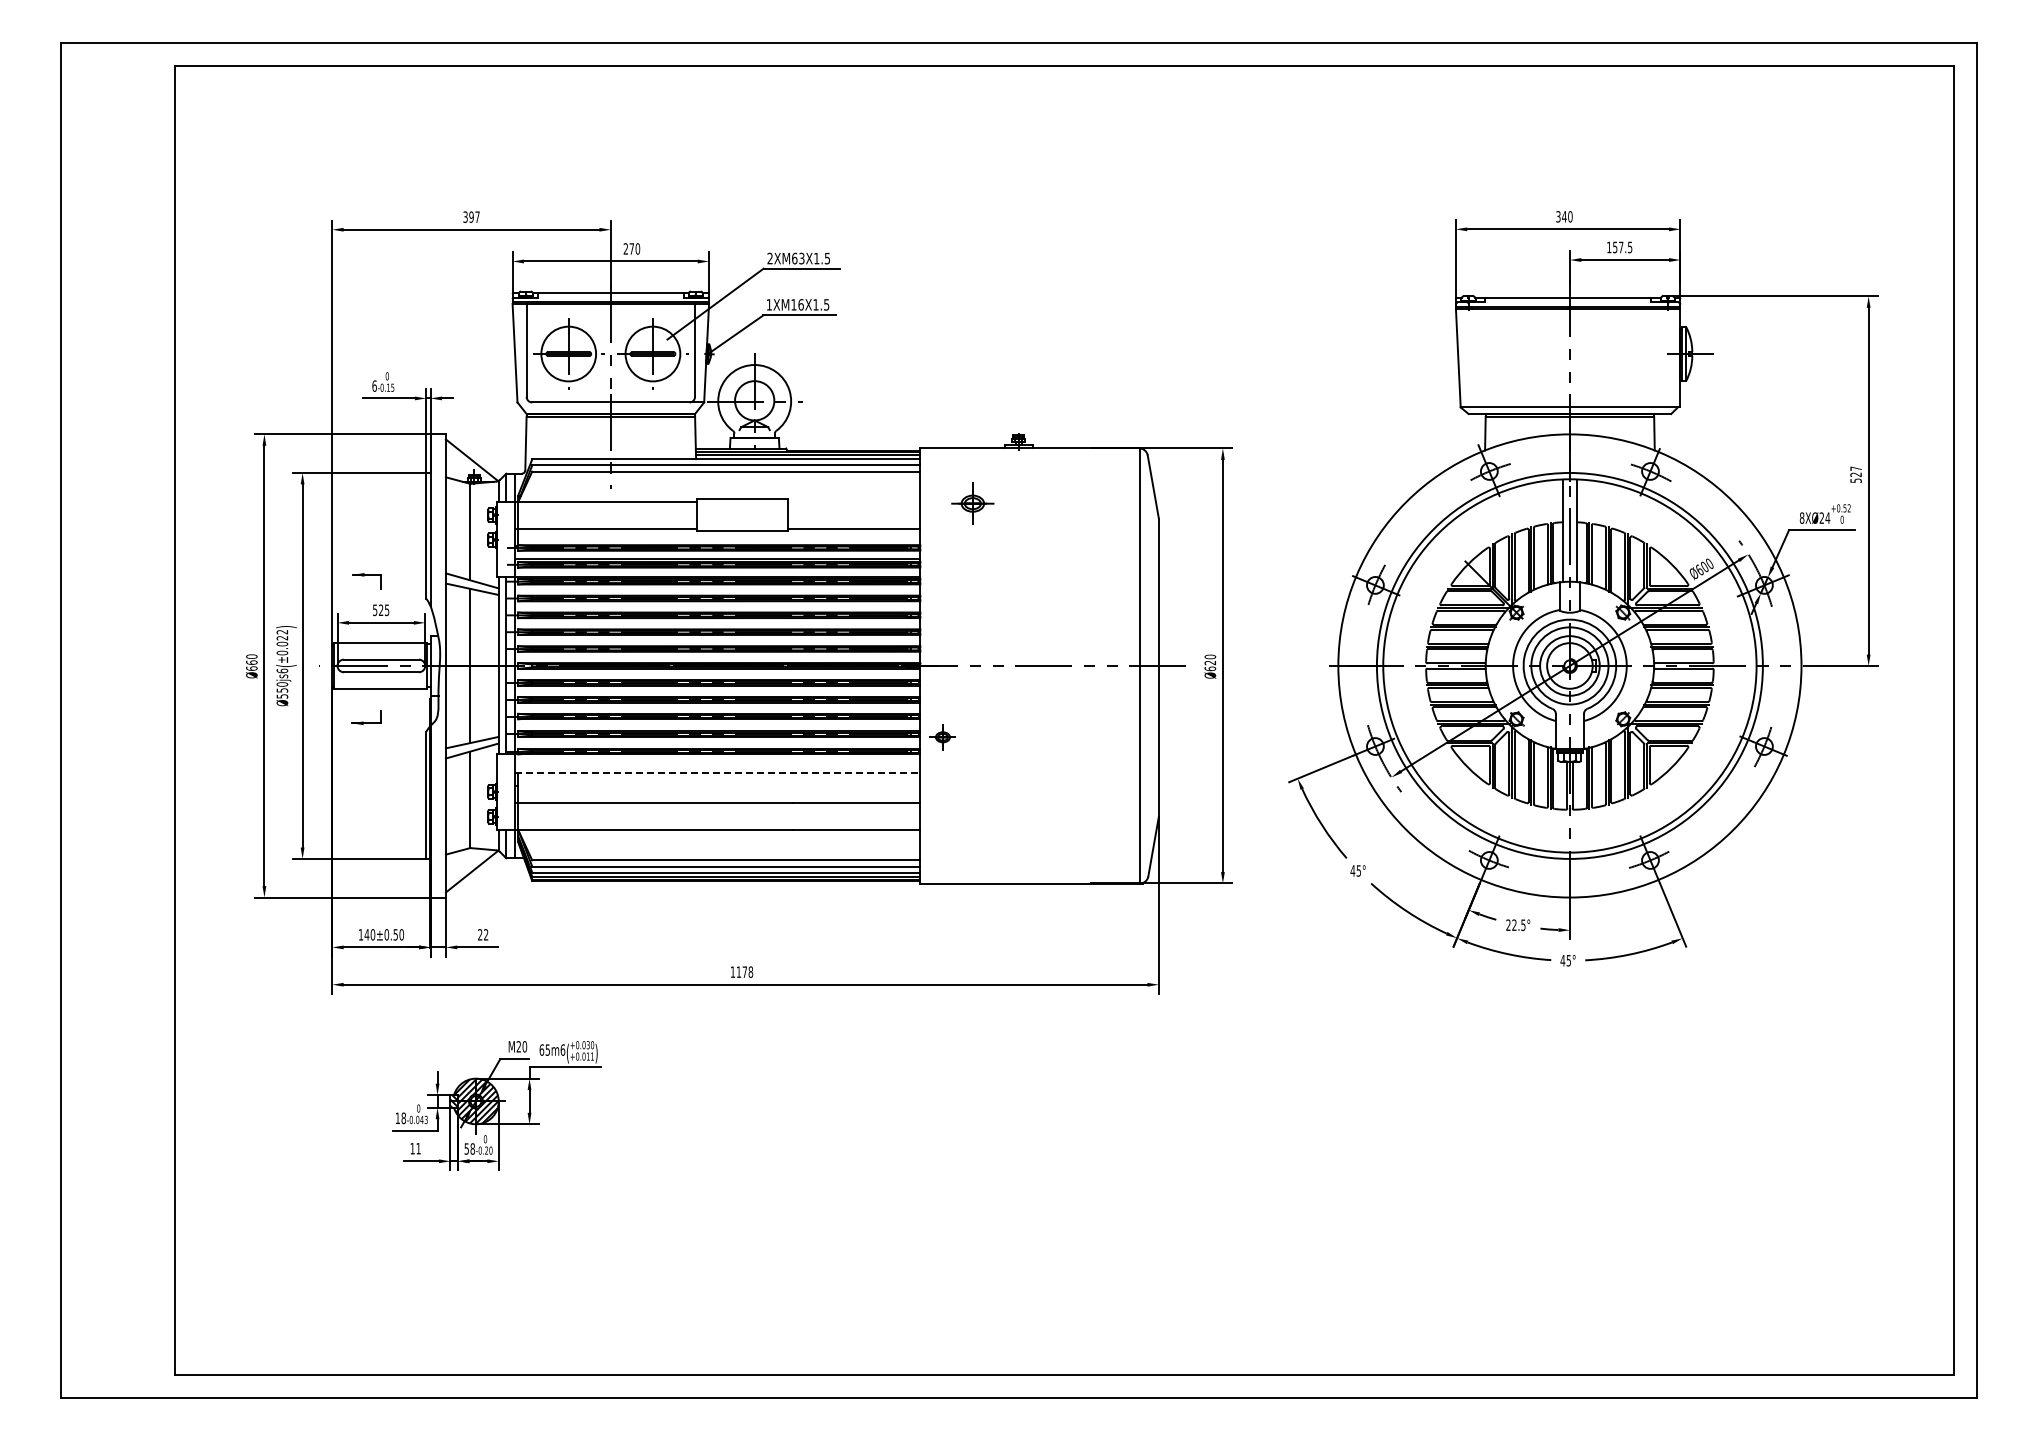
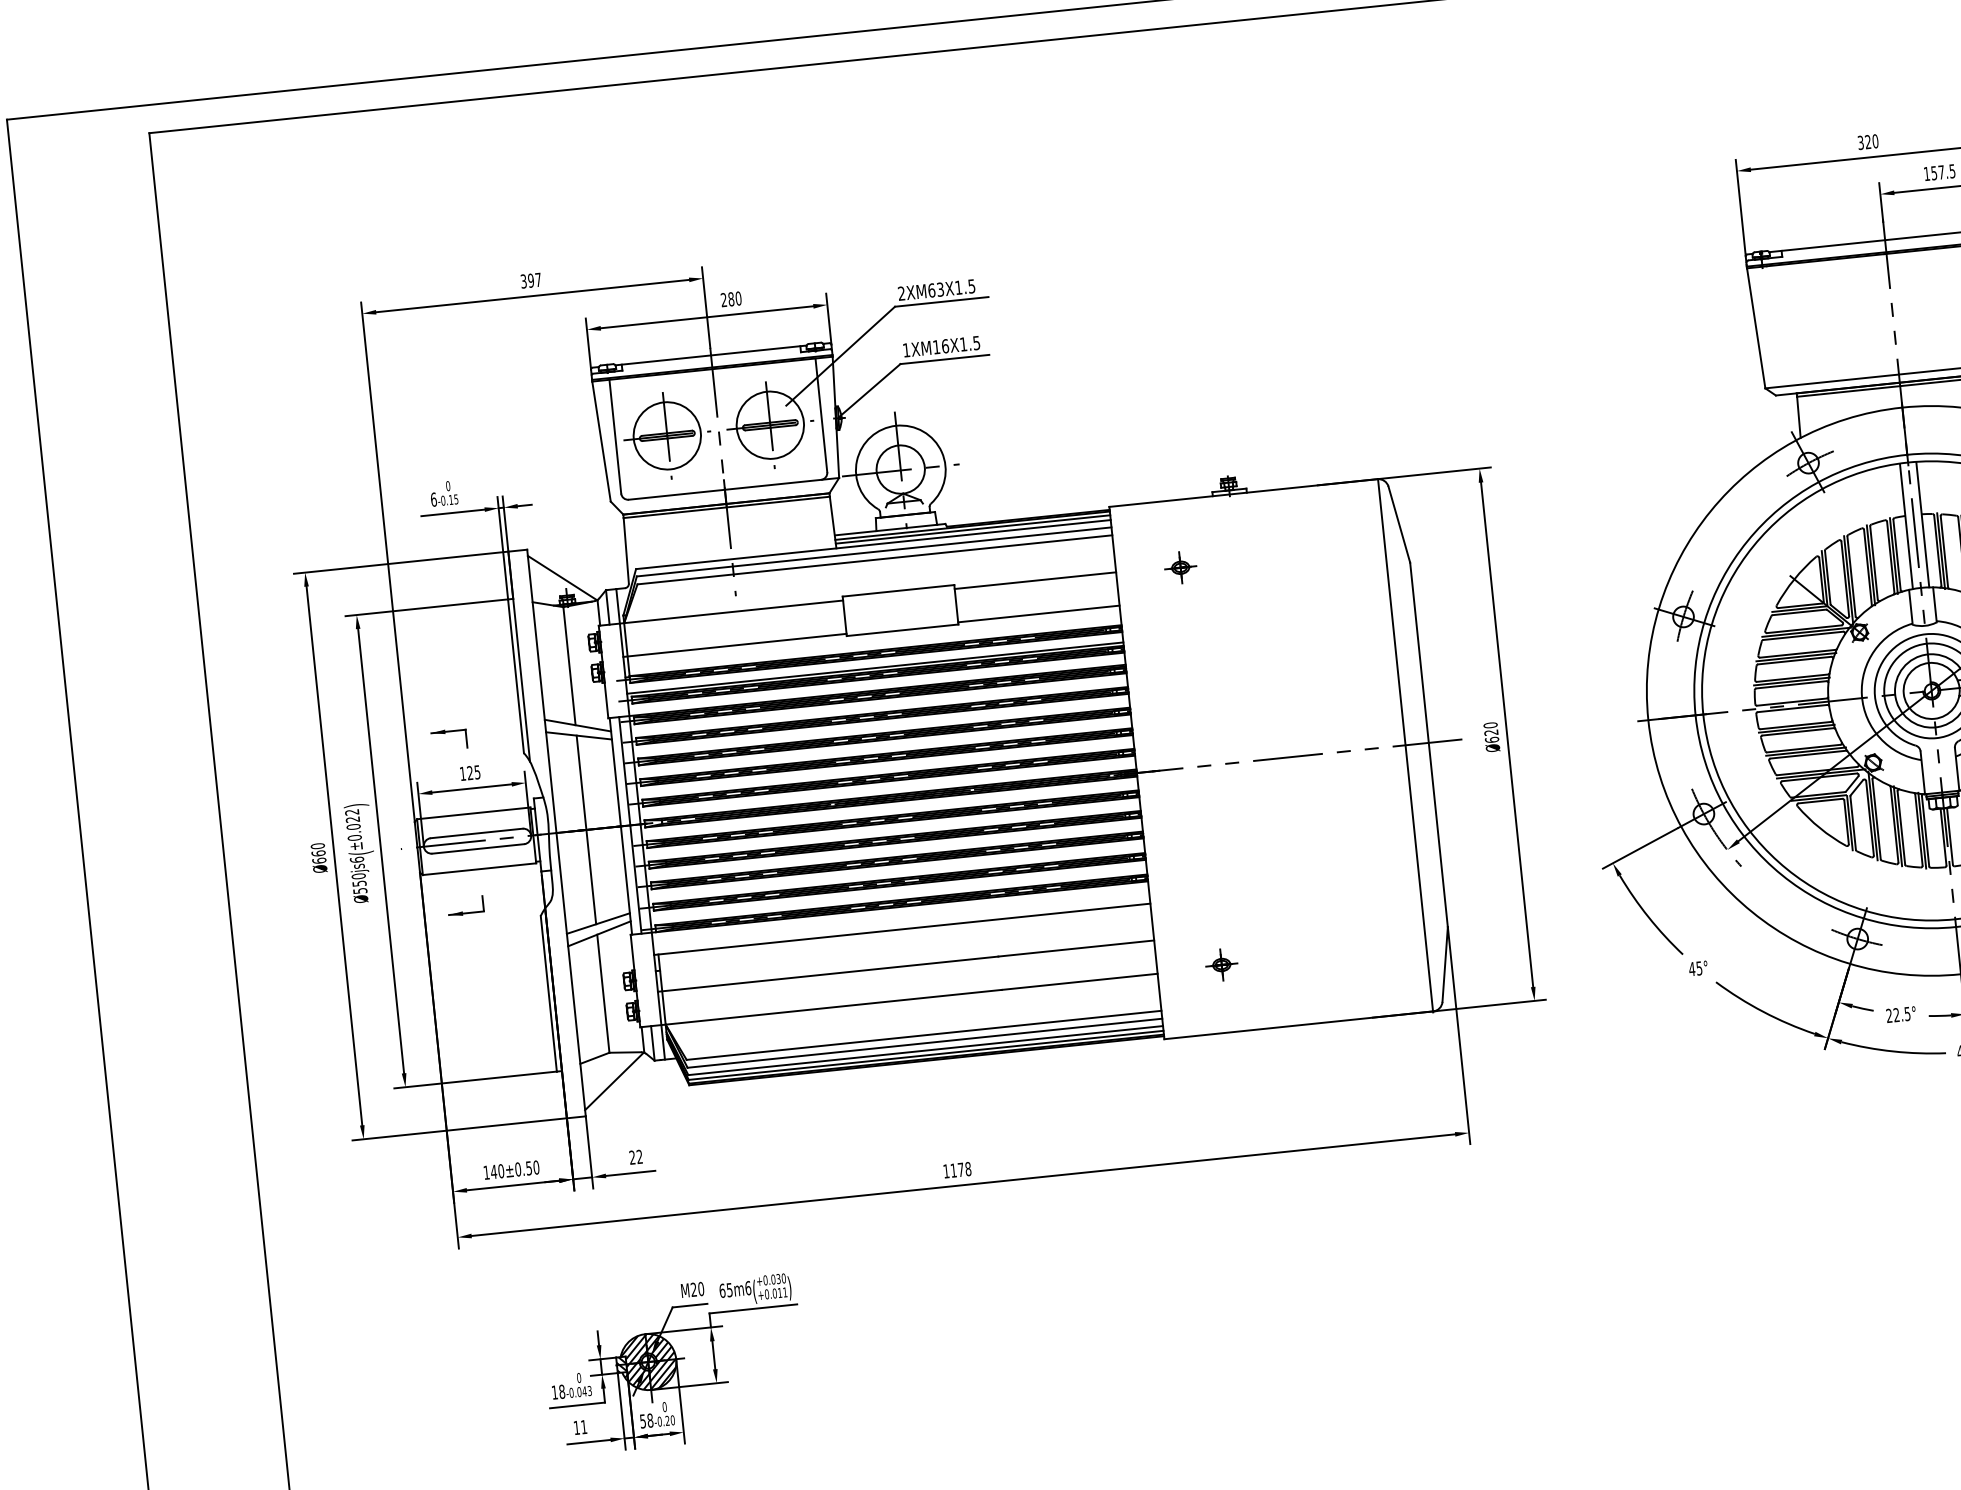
text: (1564, 216) -> (1868, 141), 340 -> 320
text: (631, 248) -> (730, 298), 270 -> 280
line: (854, 501) -> (1035, 580), added
part: (972, 503) -> (1180, 567), size x0.62
text: (375, 610) -> (463, 774), 525 -> 125
part: (942, 737) -> (1221, 965), moved
line: (717, 772) -> (902, 929), dashed -> solid

